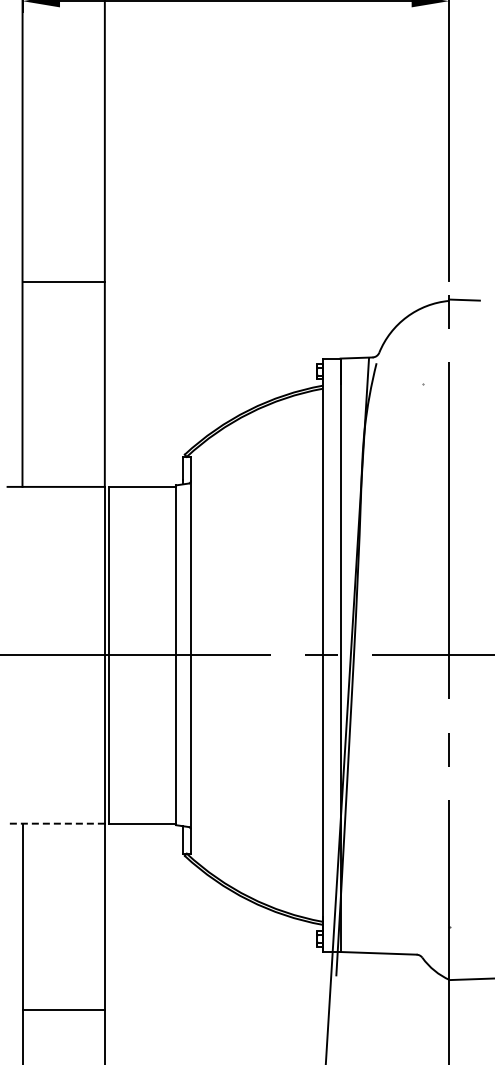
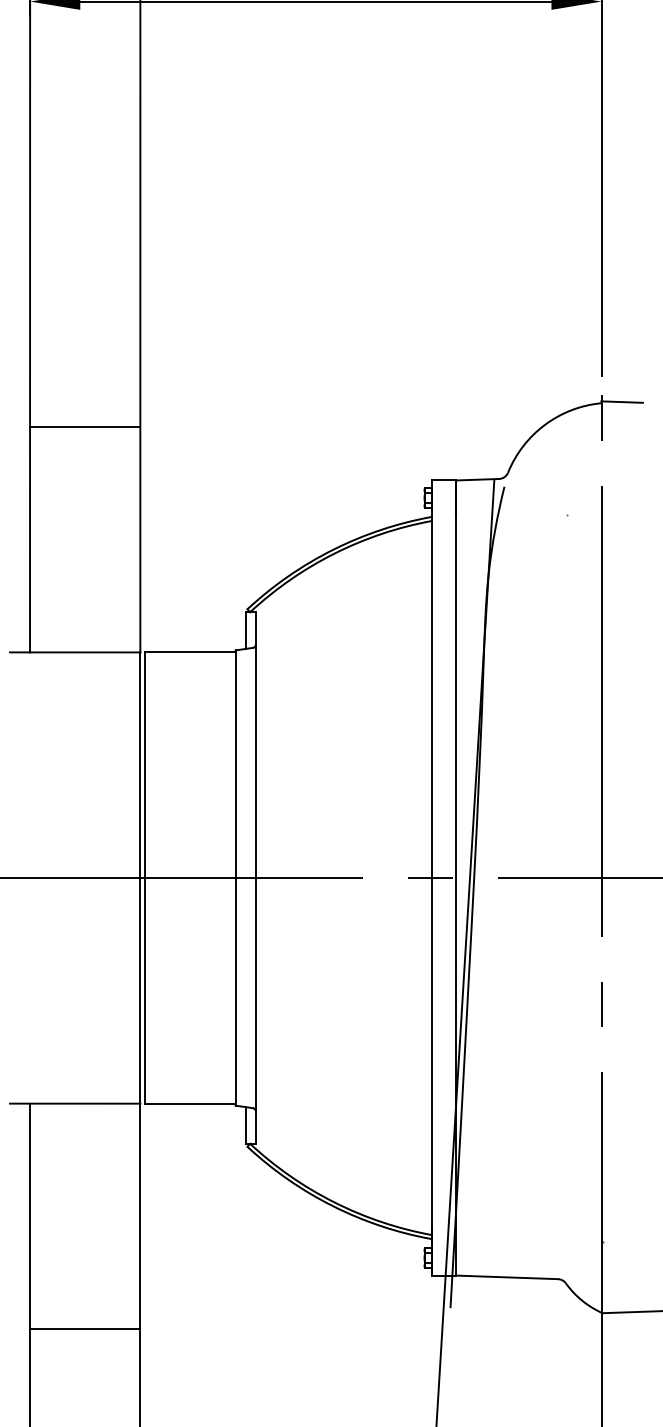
line: (63, 281) -> (84, 426), moved
line: (56, 823) -> (75, 1103), dashed -> solid
line: (63, 1010) -> (84, 1329), moved

